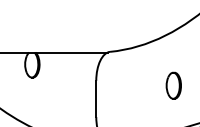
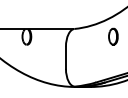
part: (173, 85) -> (113, 36), moved

